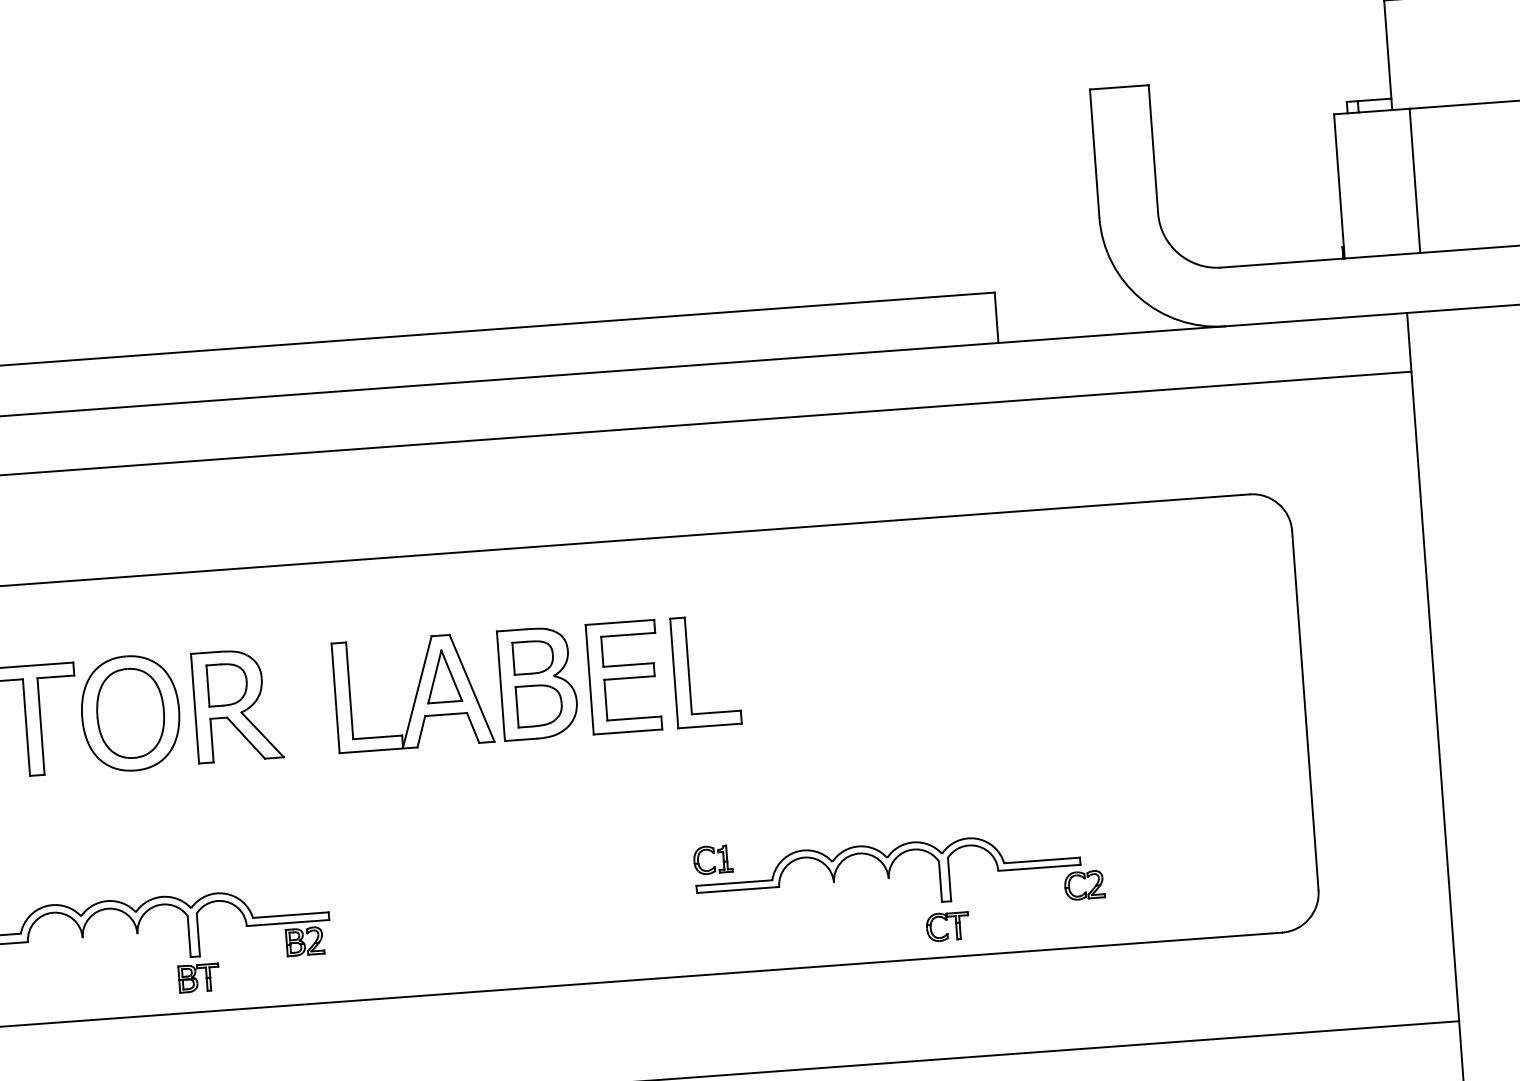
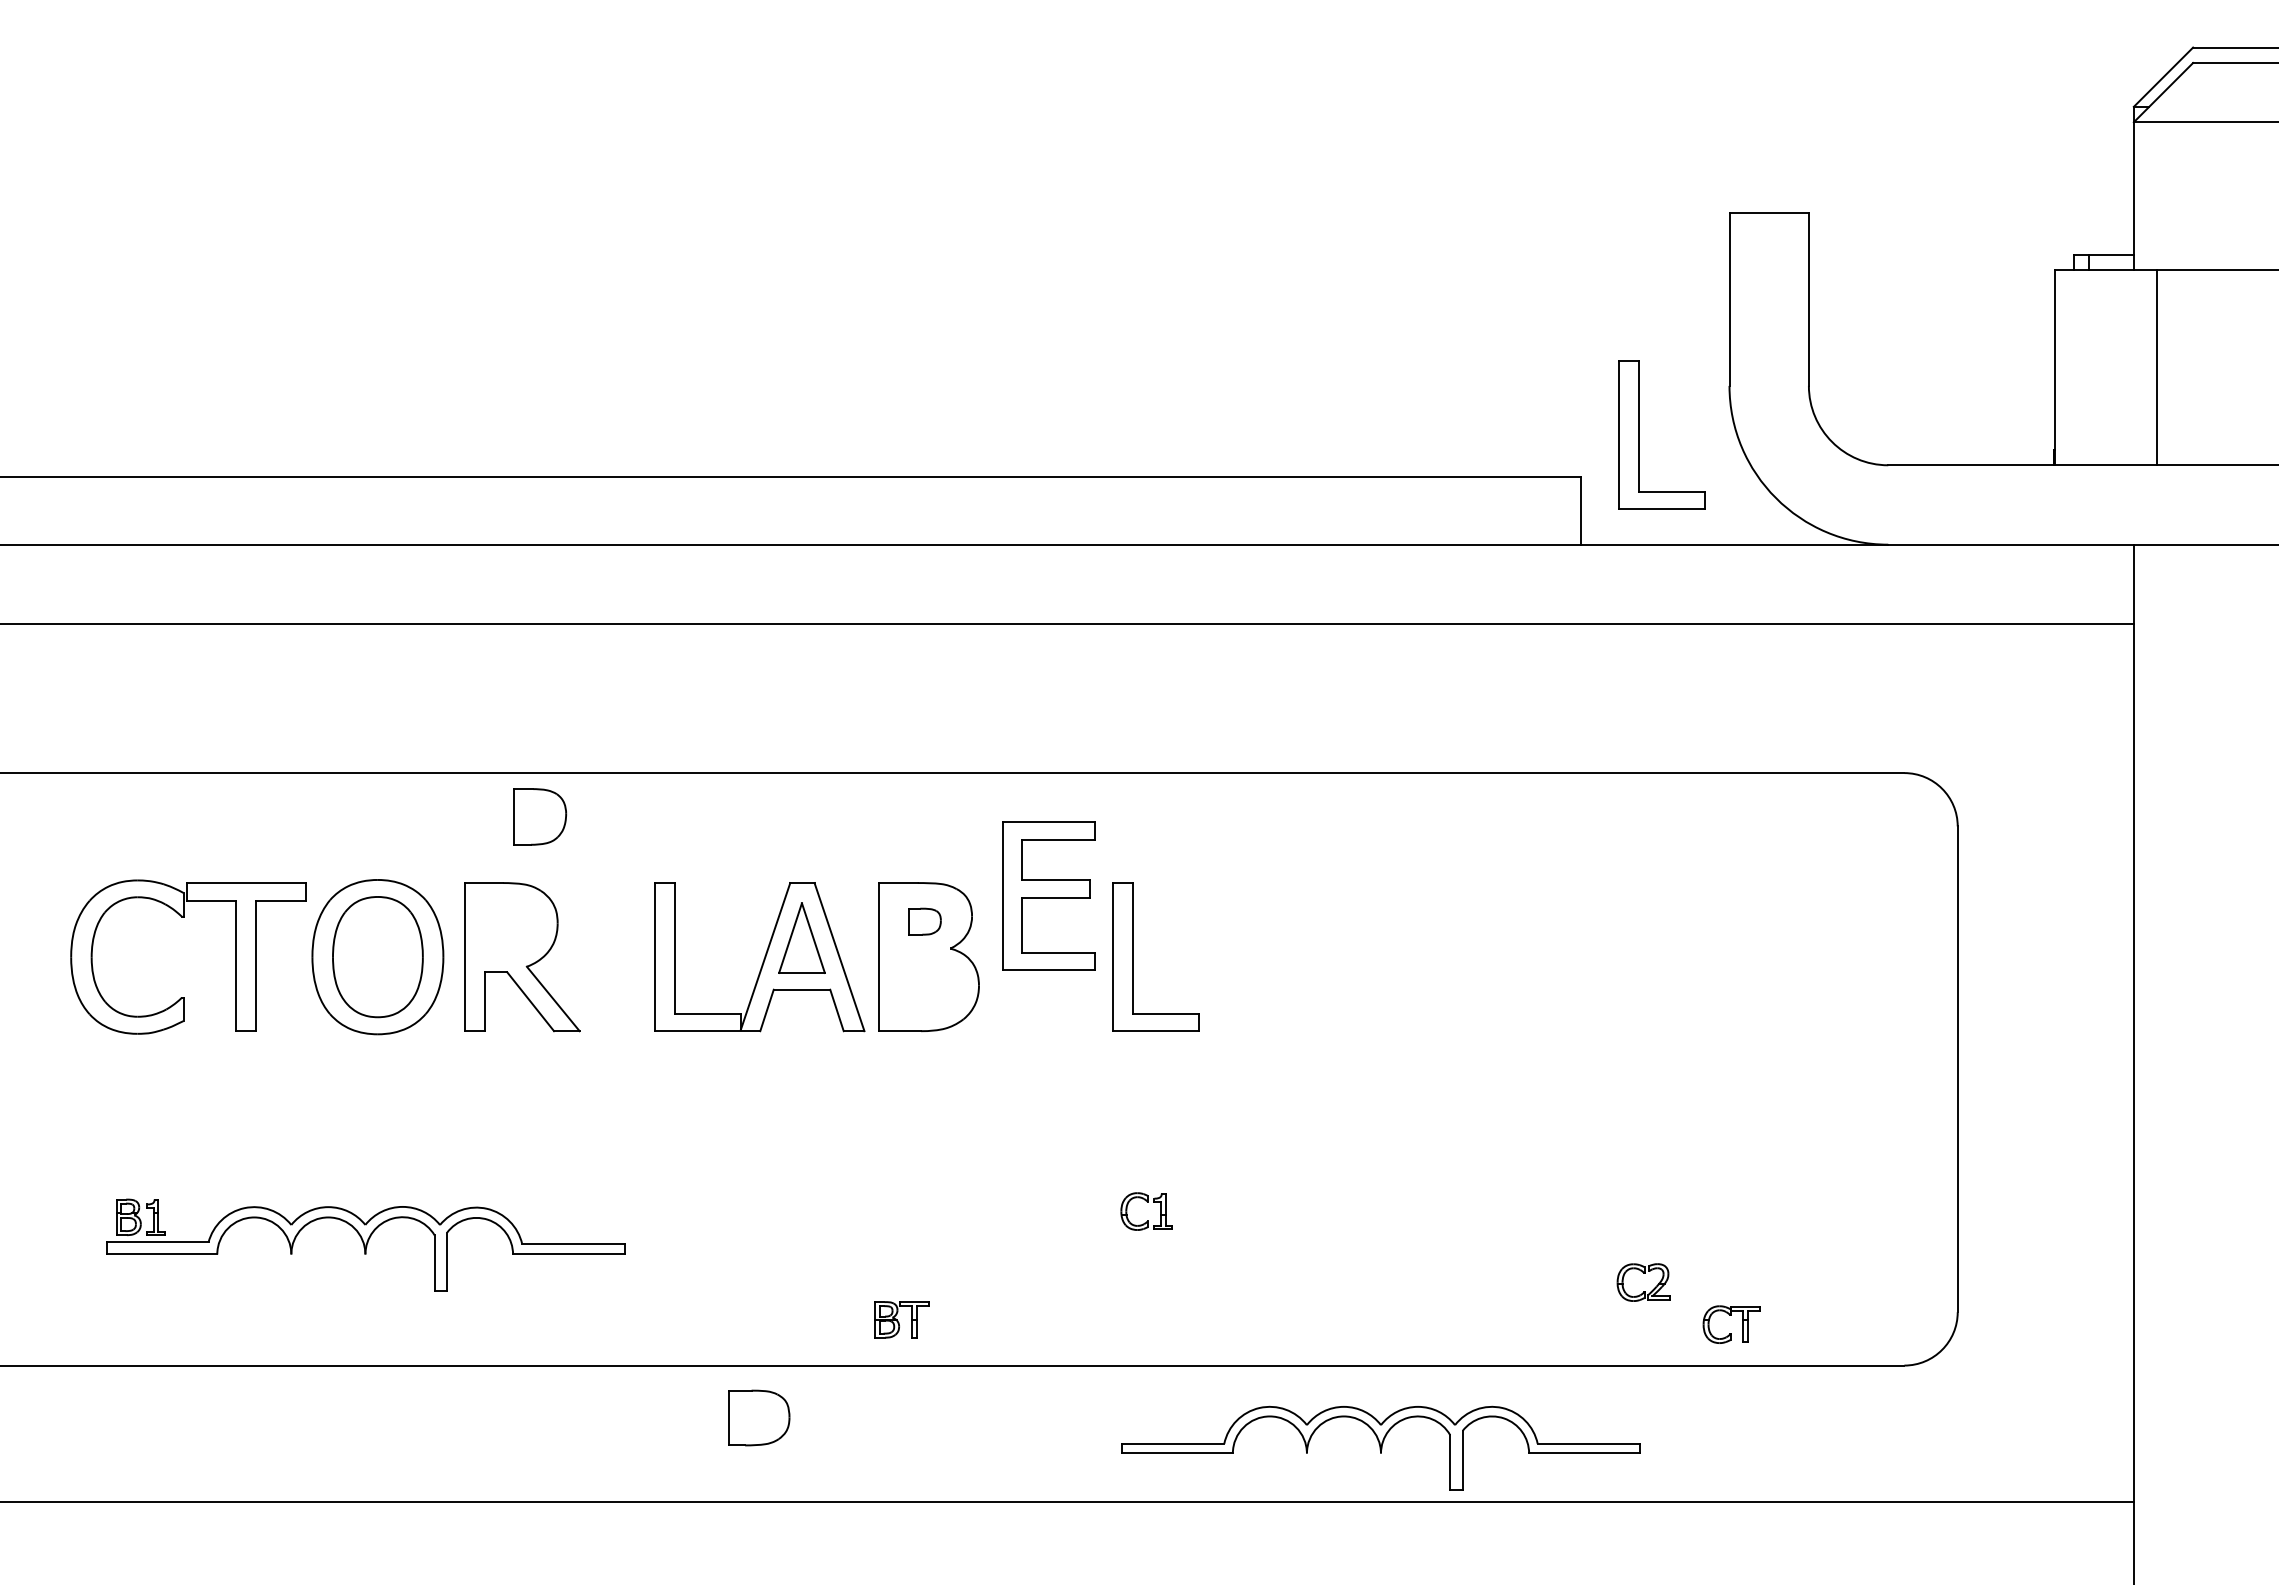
part: (1035, 258) -> (1639, 434), added
part: (533, 657) -> (924, 921), size x0.6
part: (623, 676) -> (1048, 895), moved
part: (227, 684) -> (540, 816), moved
part: (539, 705) -> (759, 1417), moved
part: (888, 874) -> (1380, 1447), moved
part: (947, 920) -> (1731, 1315), moved
part: (304, 941) -> (589, 1280), removed
part: (198, 977) -> (901, 1319), moved

